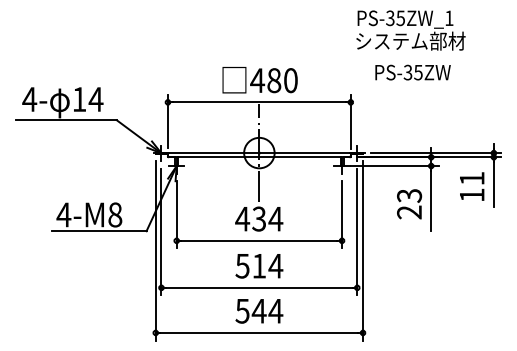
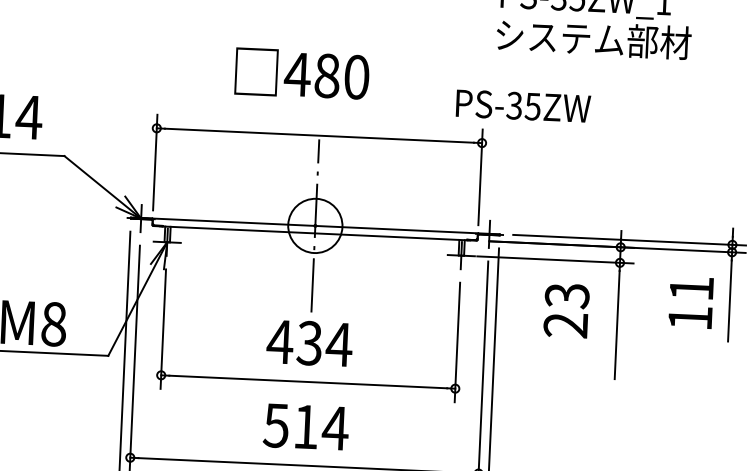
text: (412, 72) -> (522, 105), moved
text: (259, 80) -> (301, 74), moved
text: (409, 204) -> (566, 311), moved

